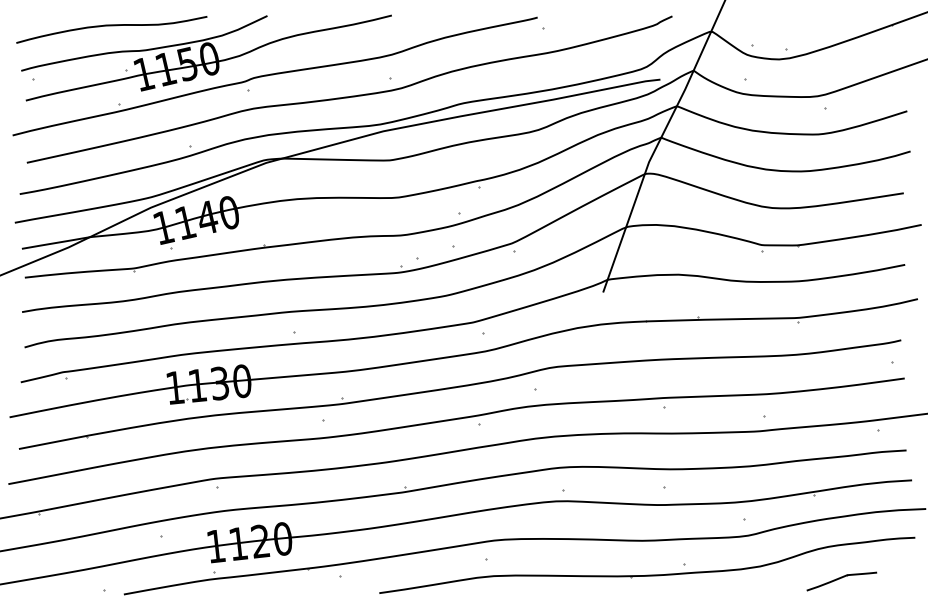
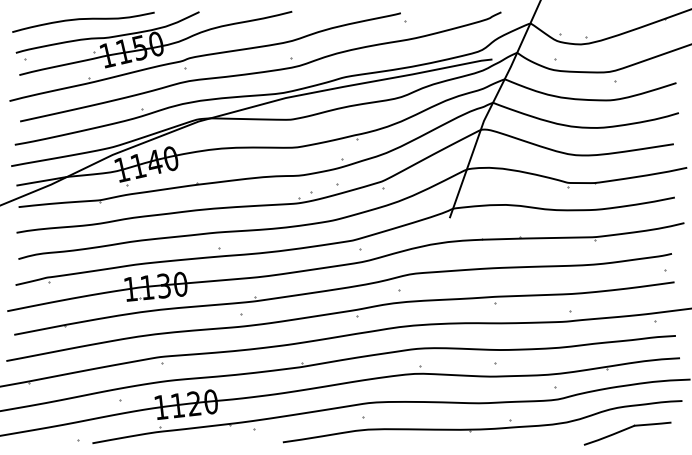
part: (841, 581) -> (627, 433), size x1.67

